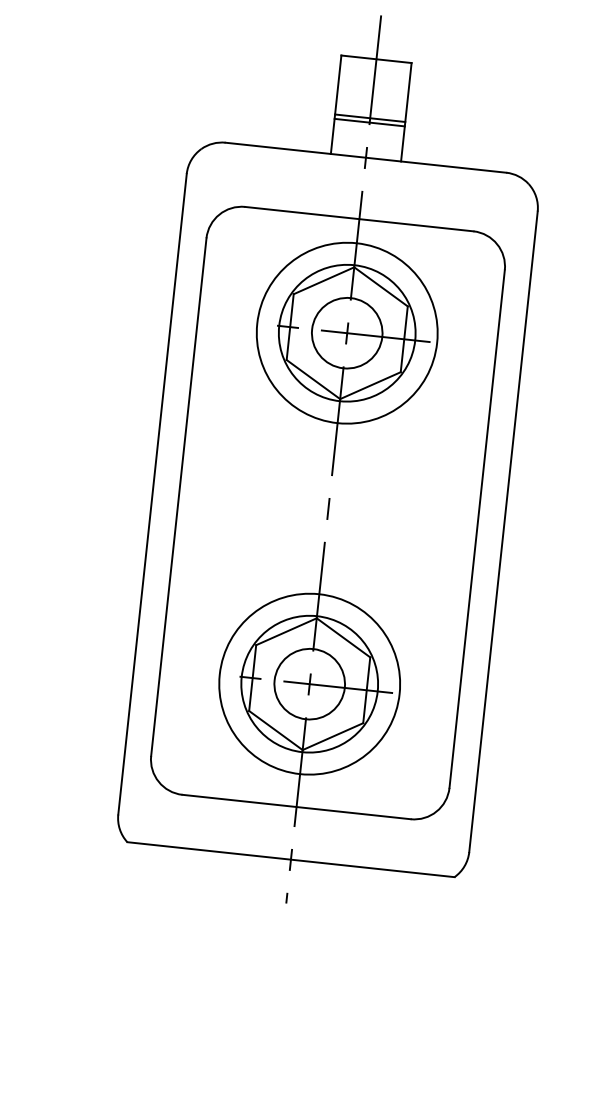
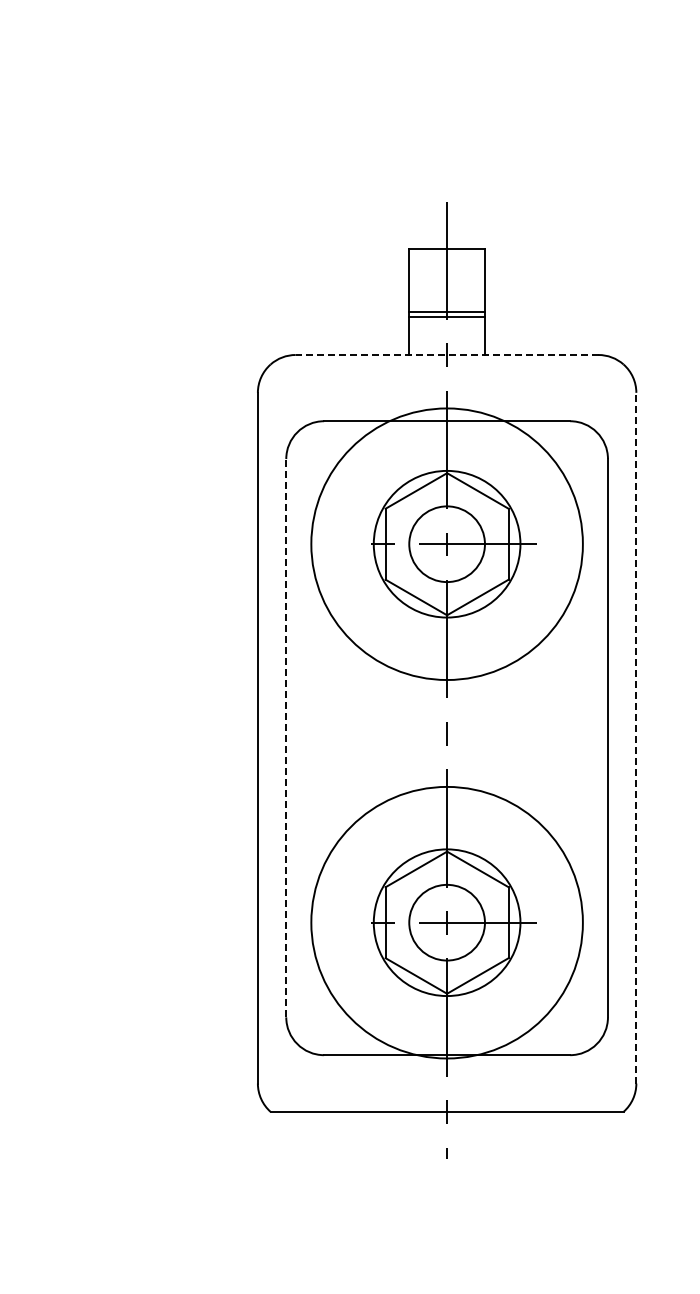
line: (365, 158) -> (446, 355), solid -> dashed
circle: (347, 333) -> (447, 544), size x1.4
line: (179, 496) -> (286, 737), solid -> dashed
line: (503, 531) -> (636, 737), solid -> dashed
circle: (310, 684) -> (447, 922), size x1.4

